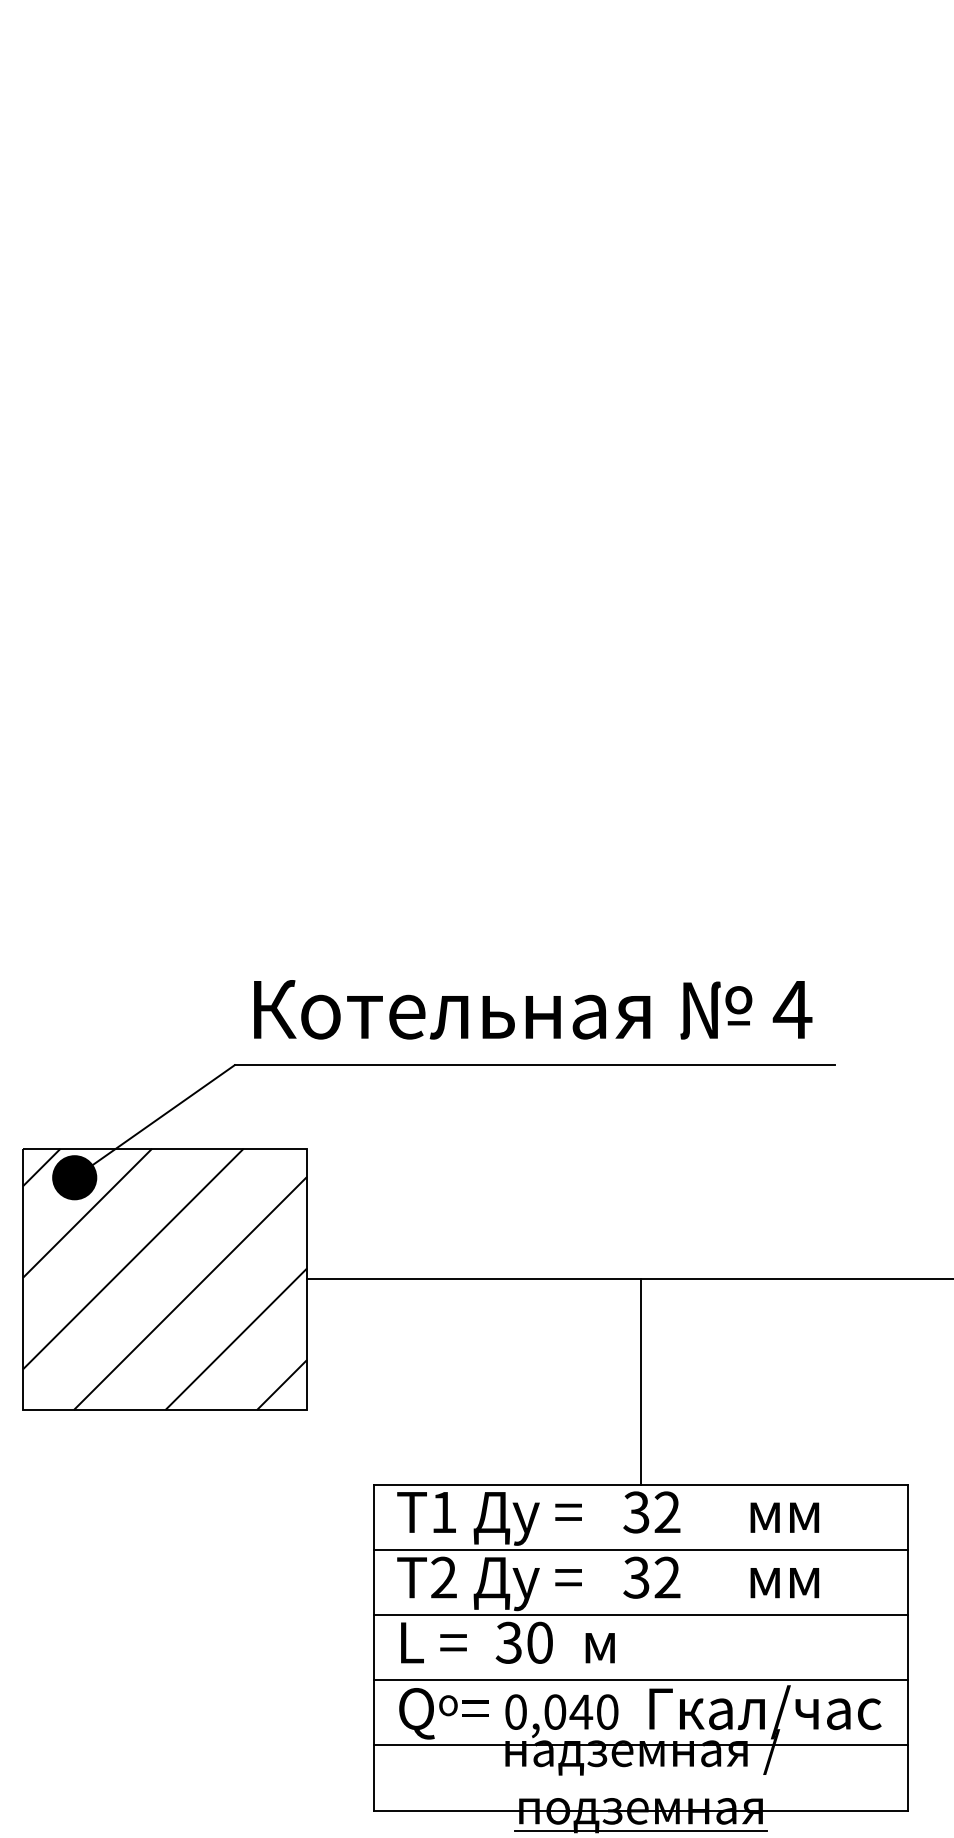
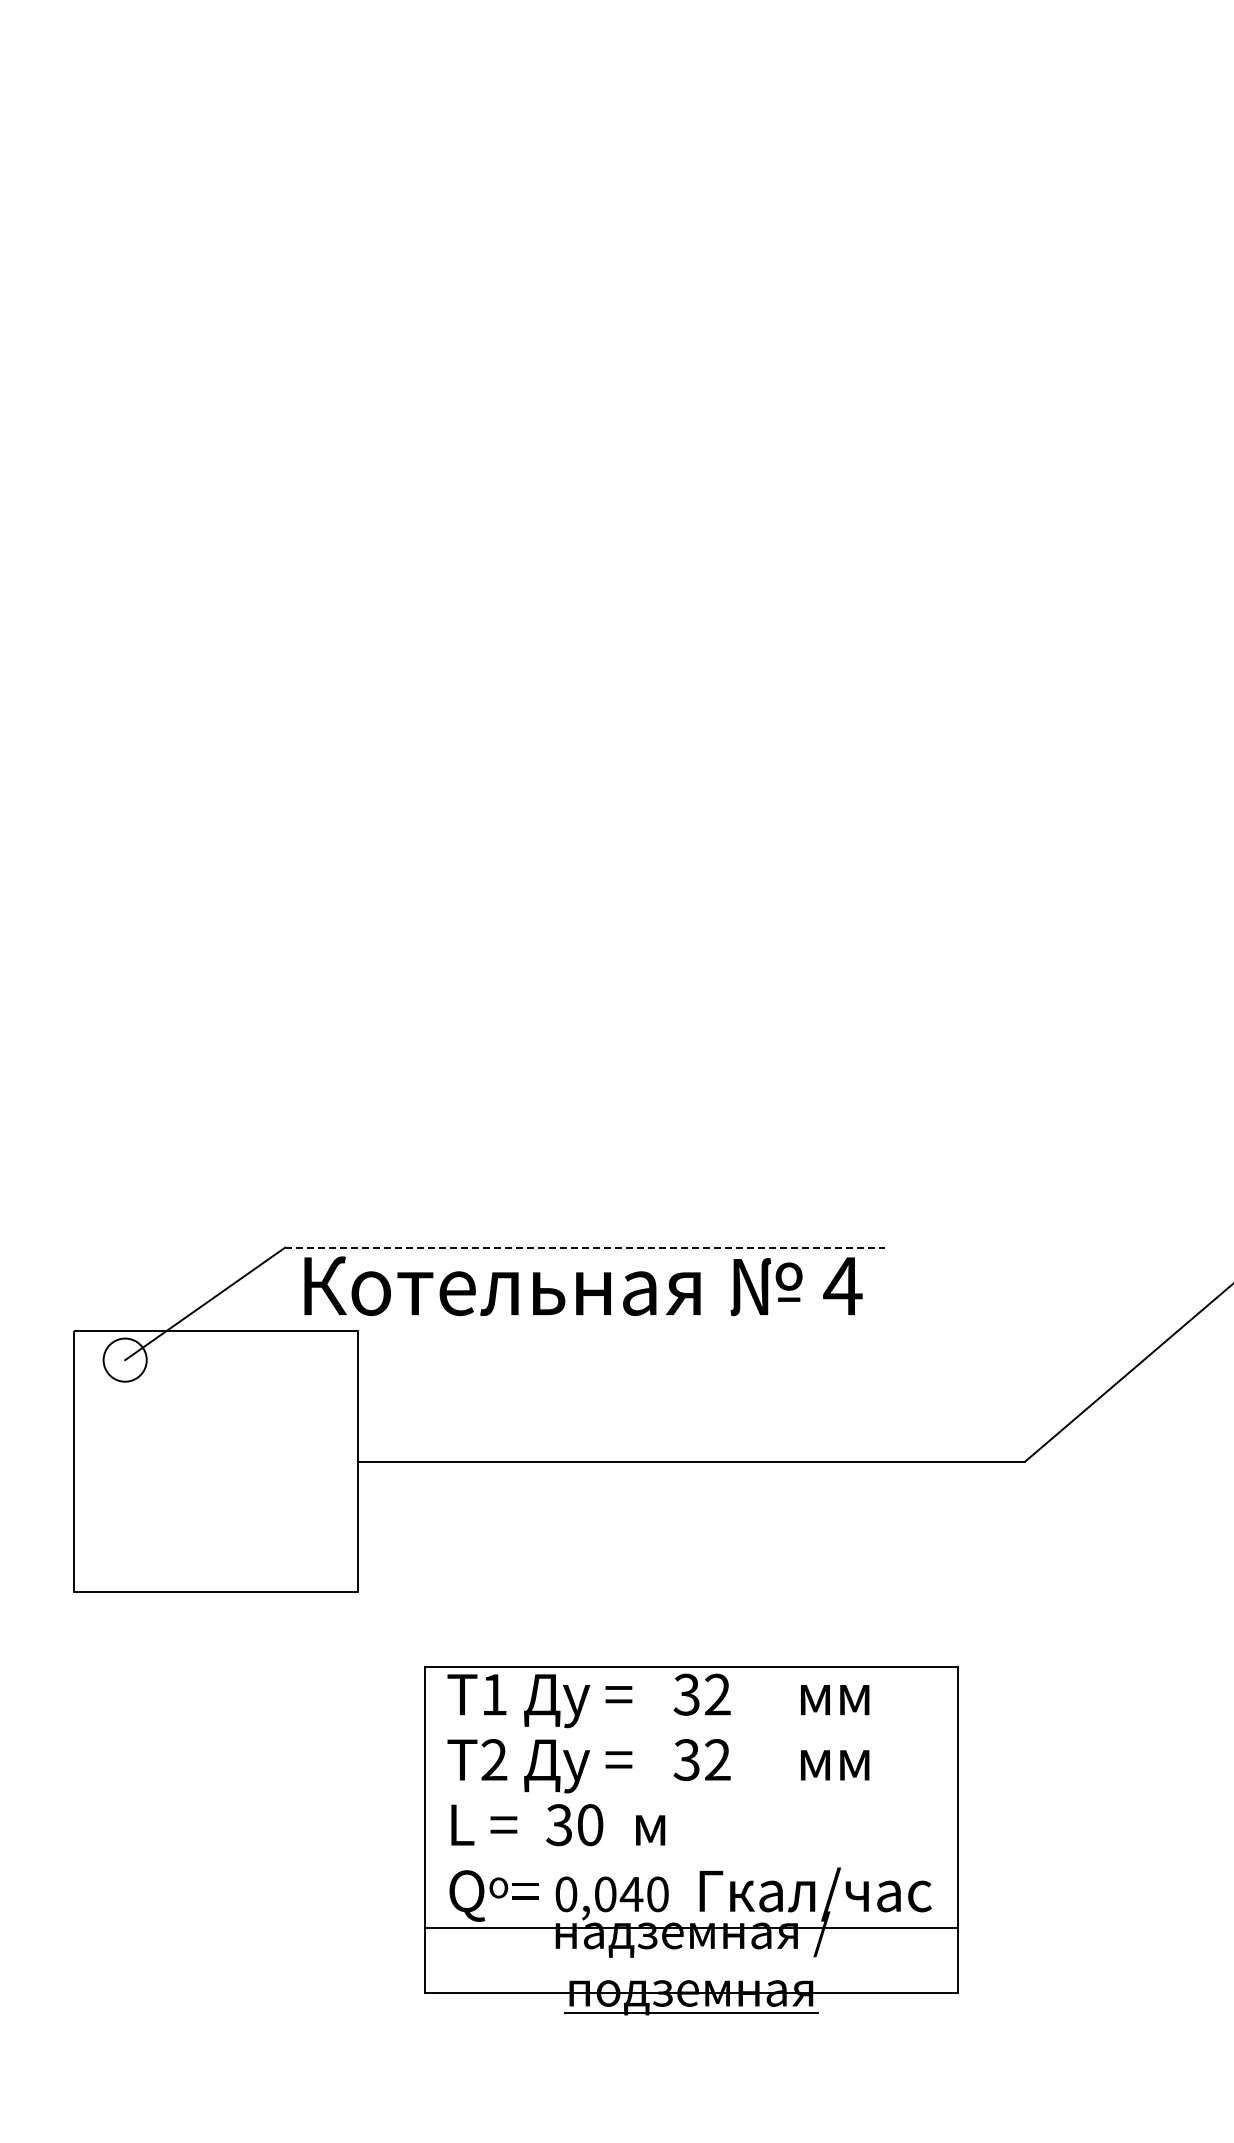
text: (533, 1009) -> (583, 1285), moved
line: (534, 1065) -> (584, 1247), solid -> dashed
fill: (74, 1177) -> (124, 1359), removed
hatch: (165, 1279) -> (215, 1461), removed
line: (641, 1381) -> (691, 1563), removed
line: (640, 1550) -> (690, 1732), removed
line: (640, 1615) -> (690, 1797), removed
line: (640, 1680) -> (690, 1862), removed

